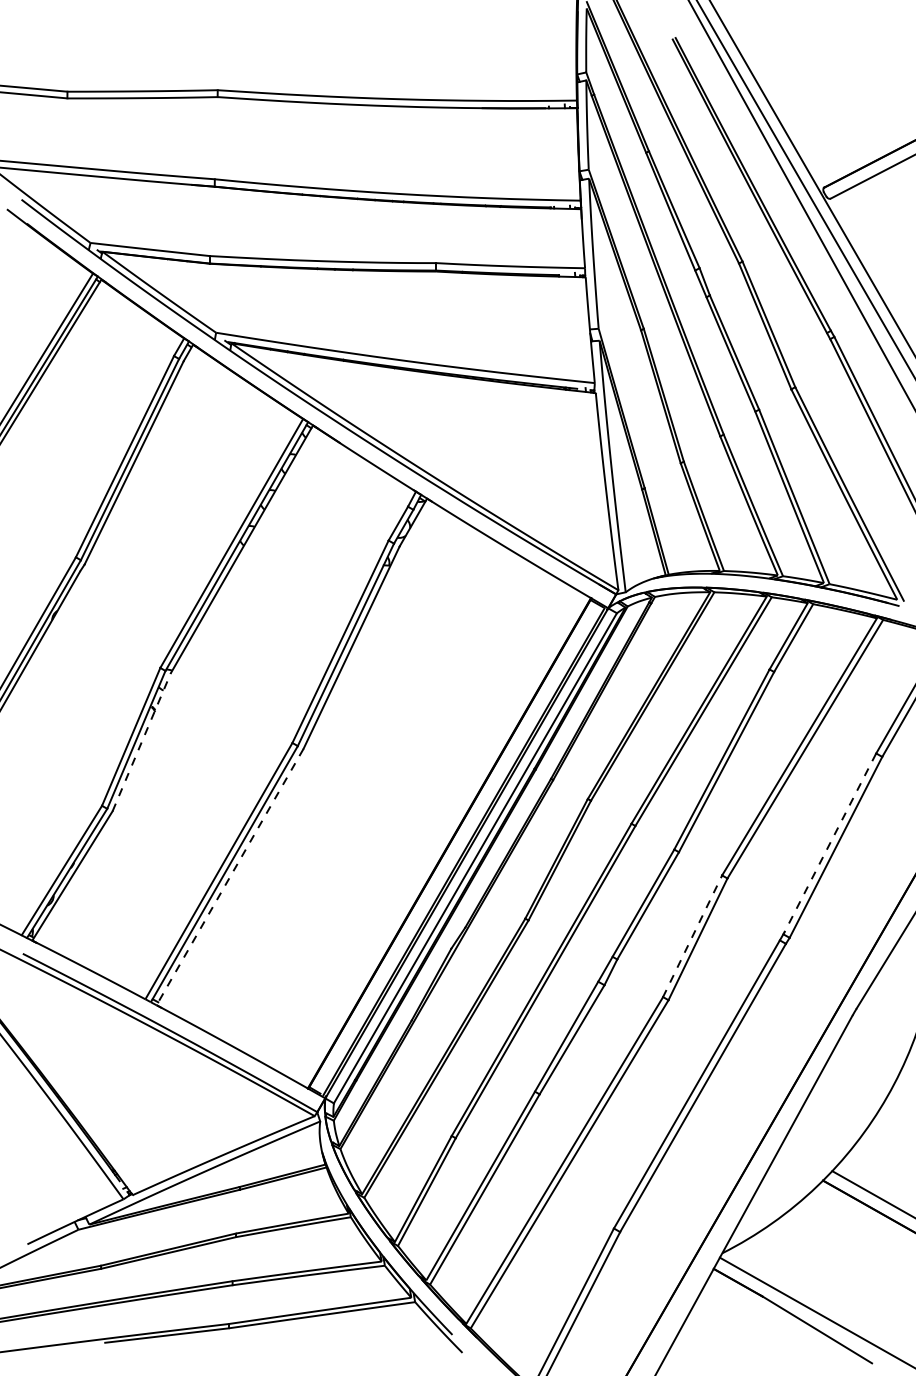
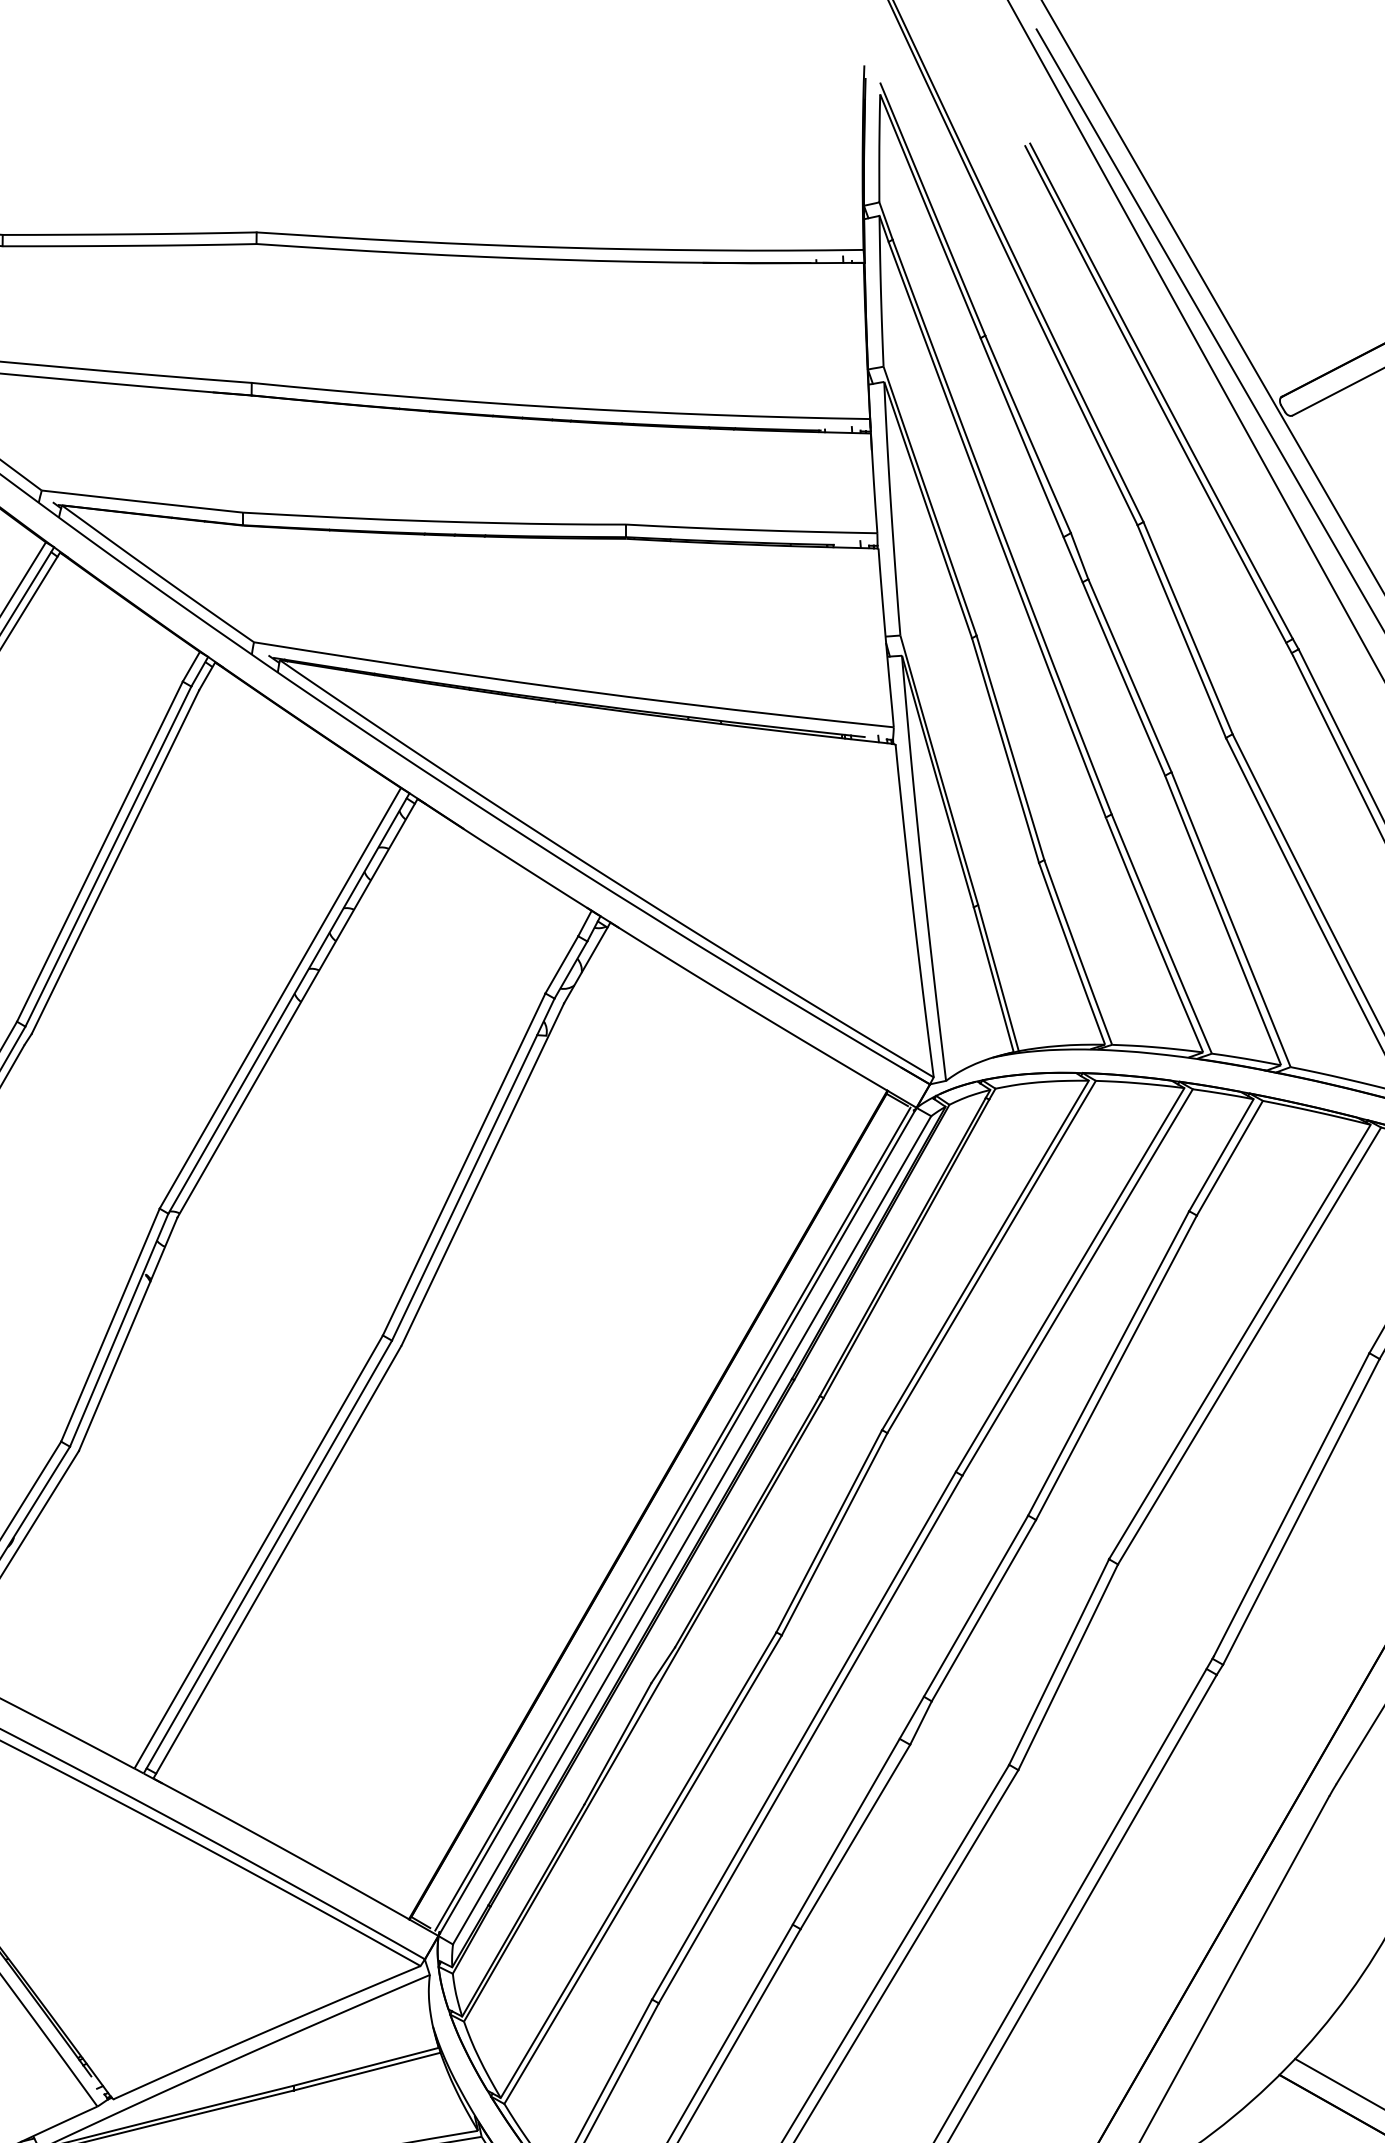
line: (141, 742) -> (127, 1334), dashed -> solid
line: (830, 843) -> (1292, 1505), dashed -> solid
line: (230, 876) -> (278, 1561), dashed -> solid
line: (692, 936) -> (1058, 1662), dashed -> solid

